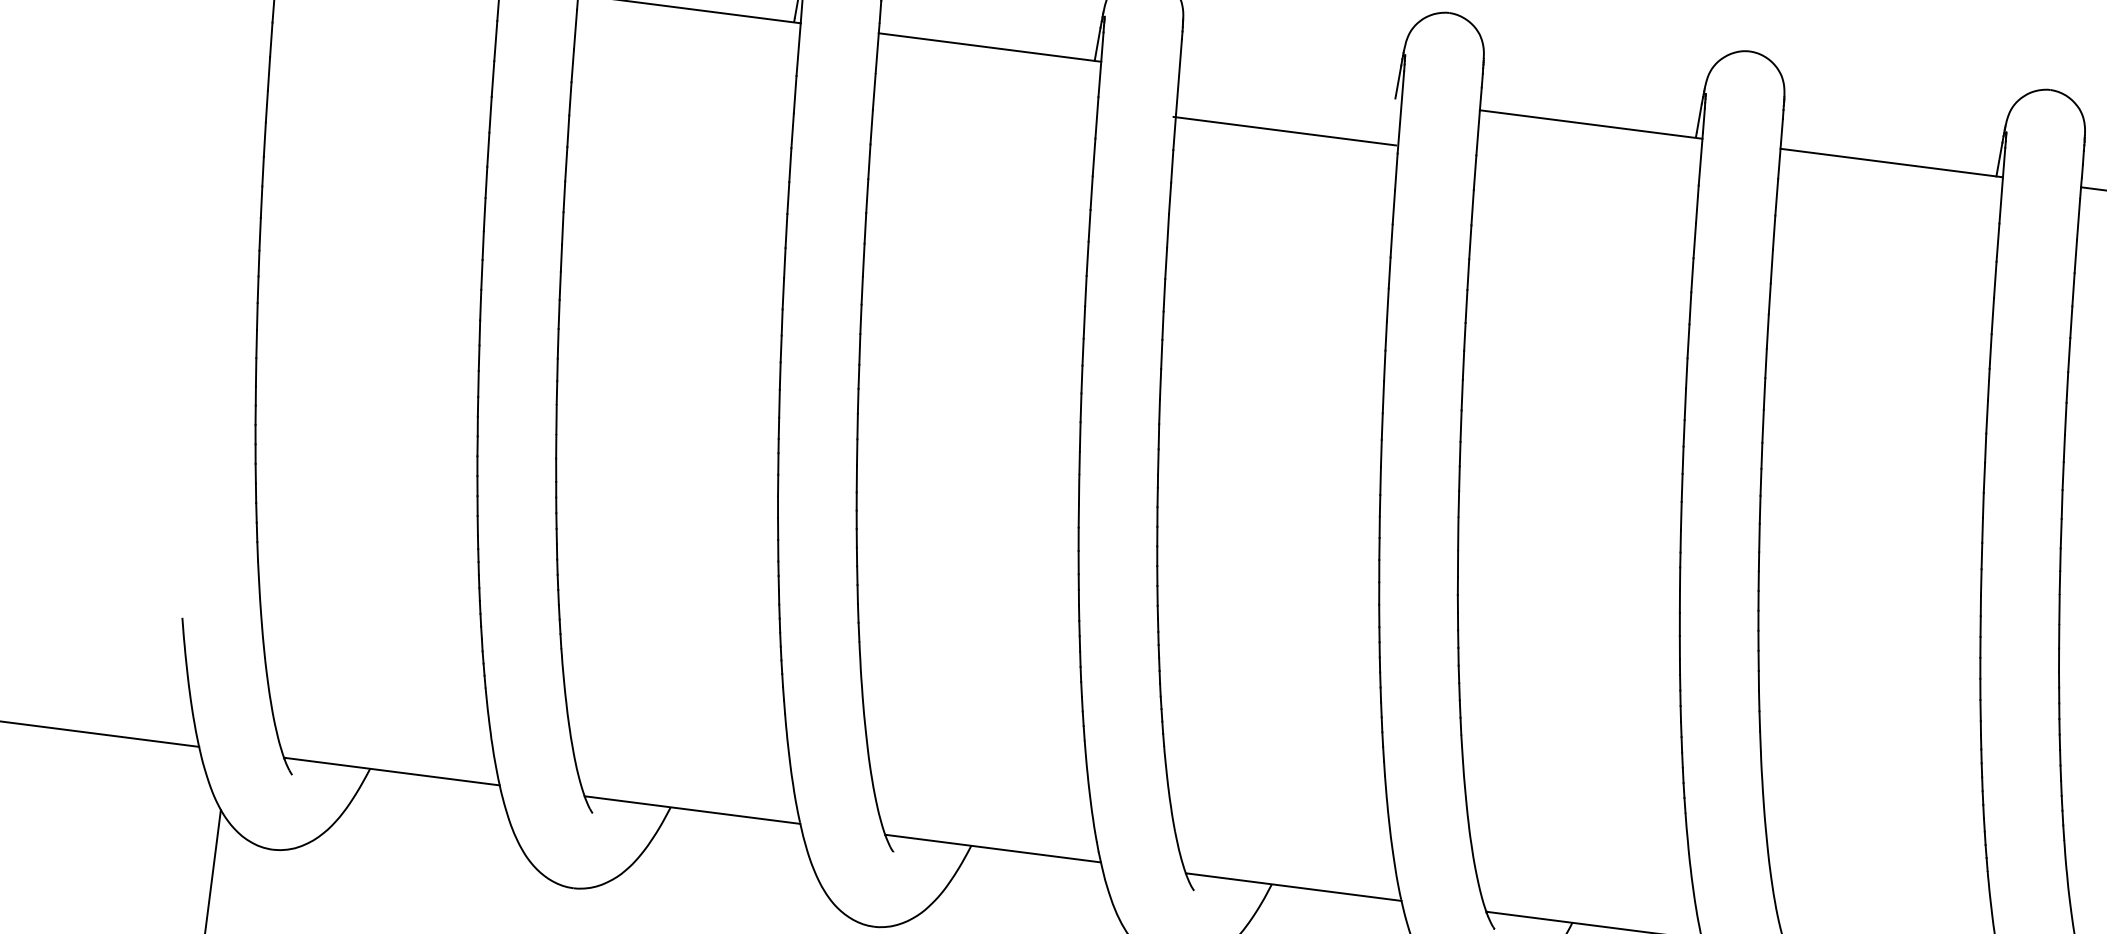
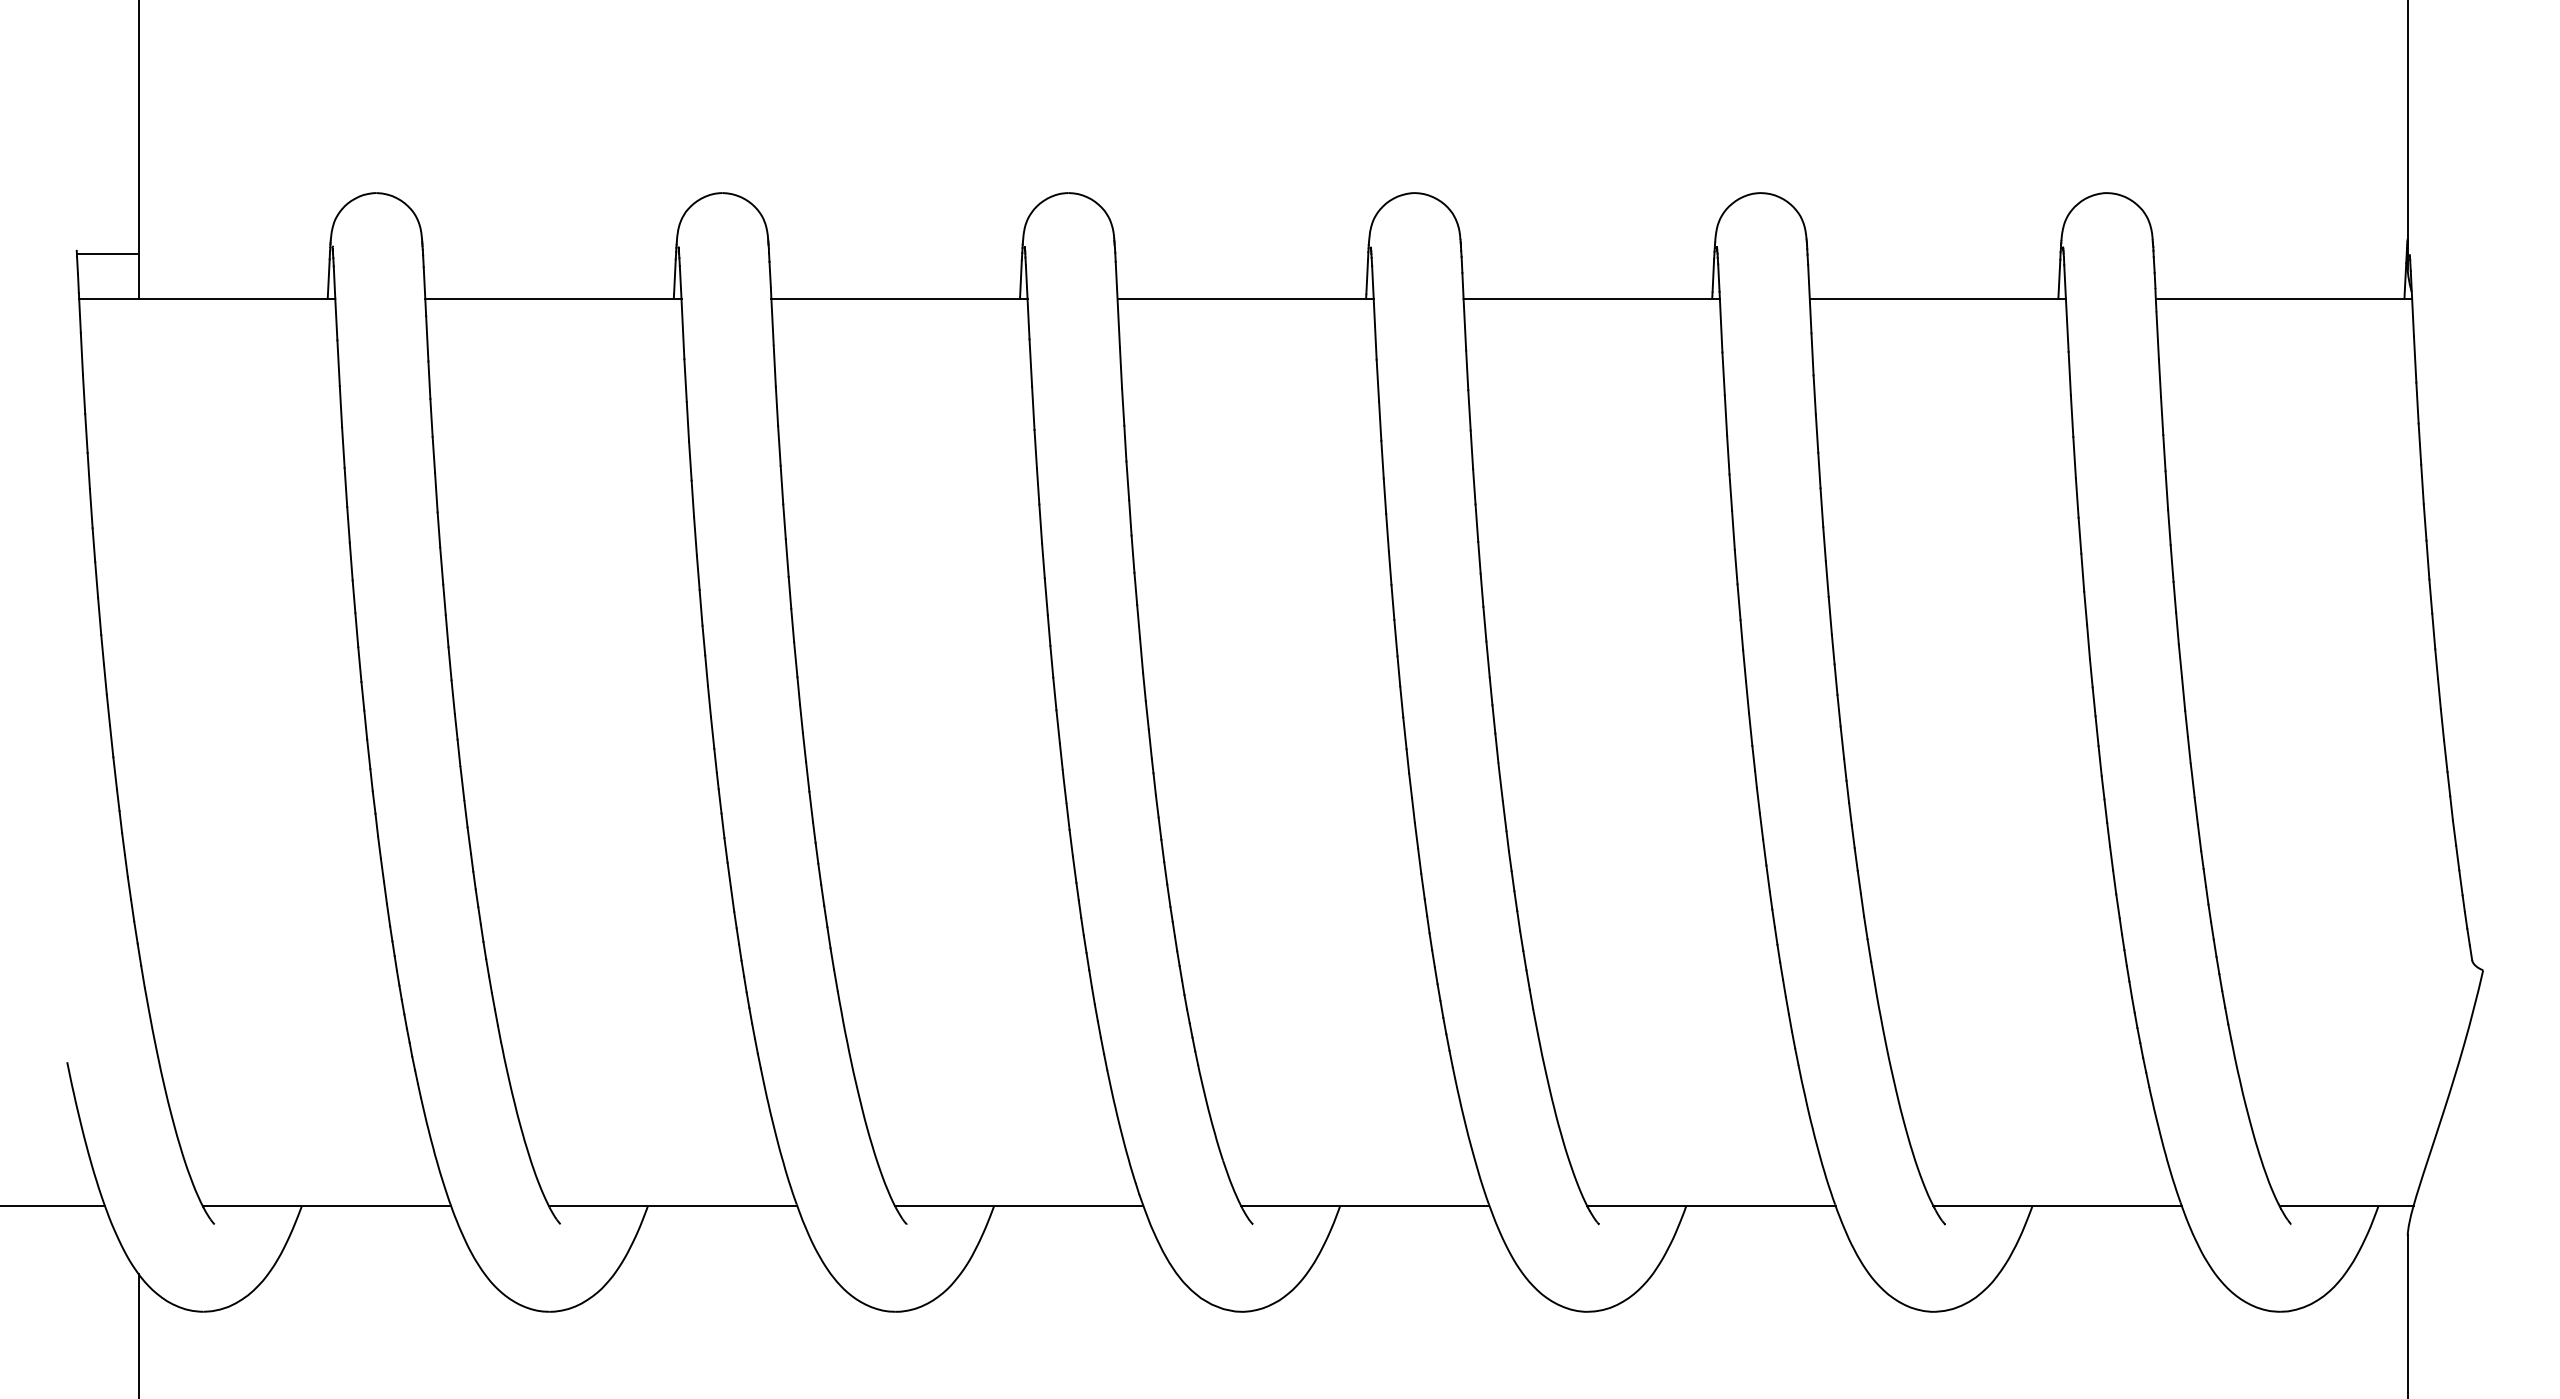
line: (1284, 130) -> (1245, 298), moved

